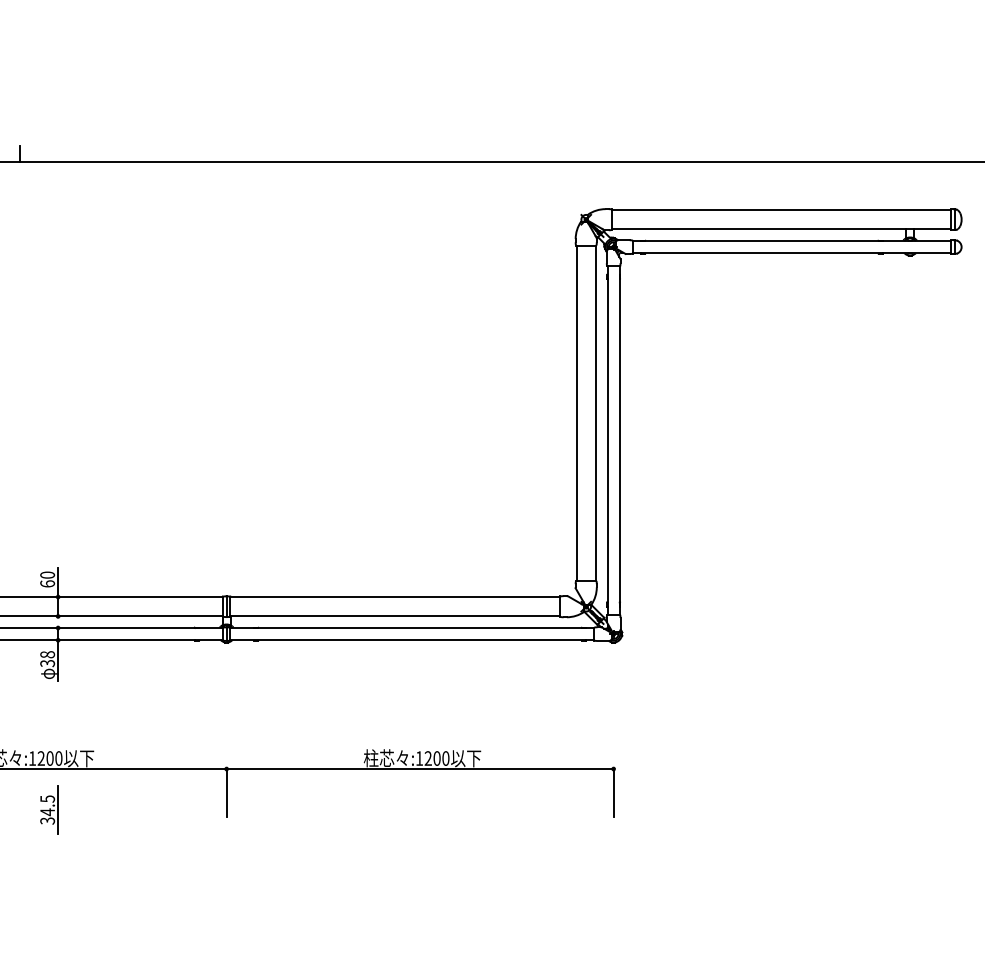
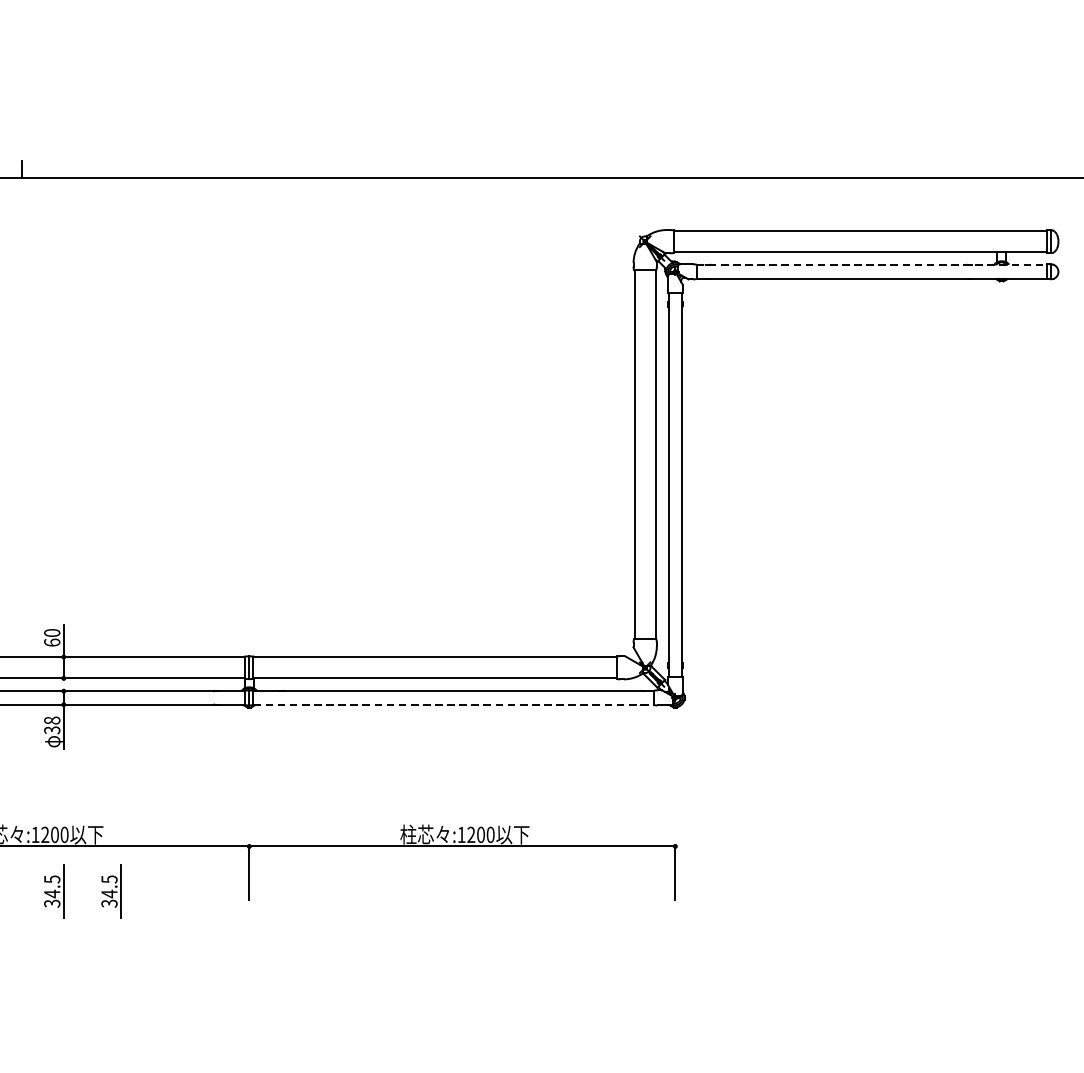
line: (791, 241) -> (871, 265), solid -> dashed
line: (412, 640) -> (453, 704), solid -> dashed
part: (101, 809) -> (111, 890), added

